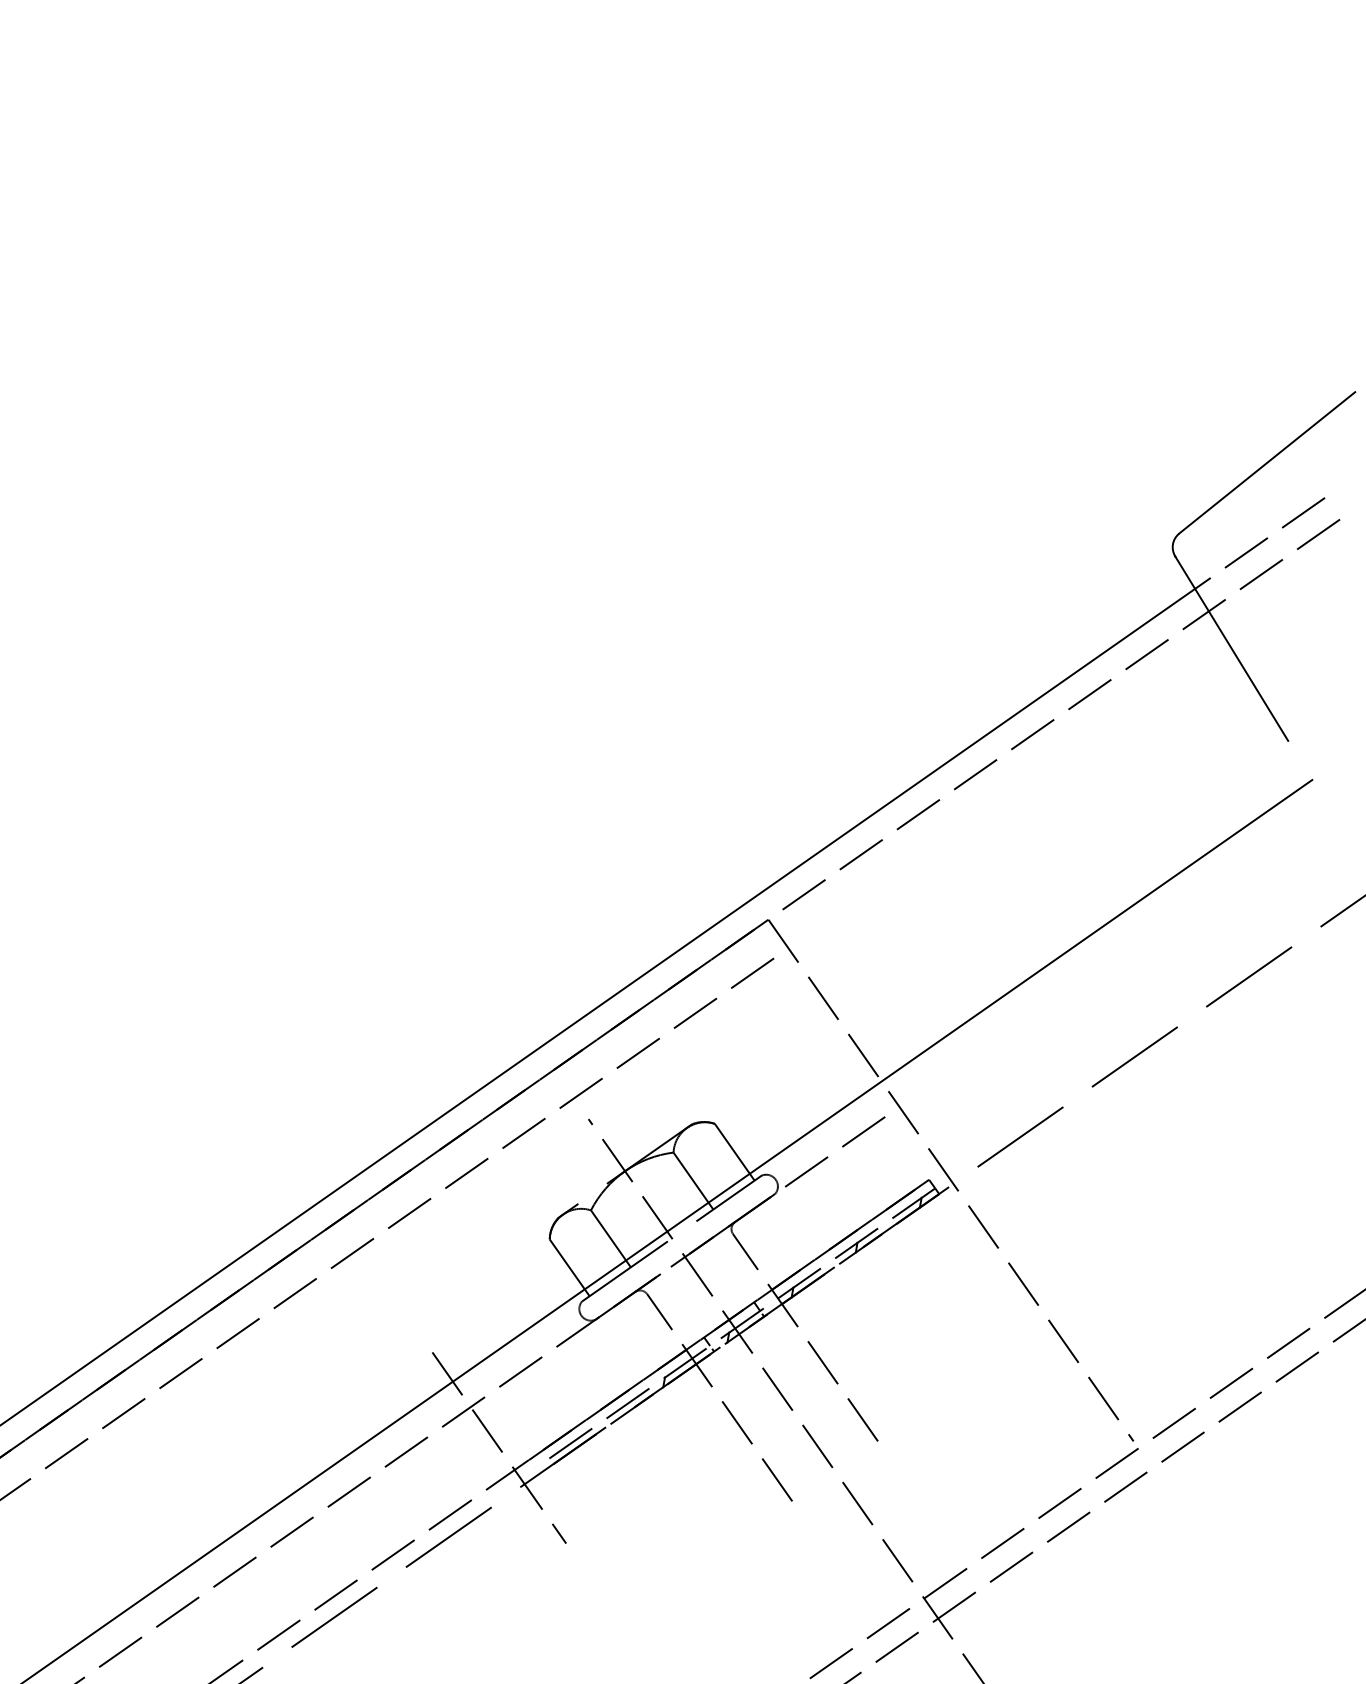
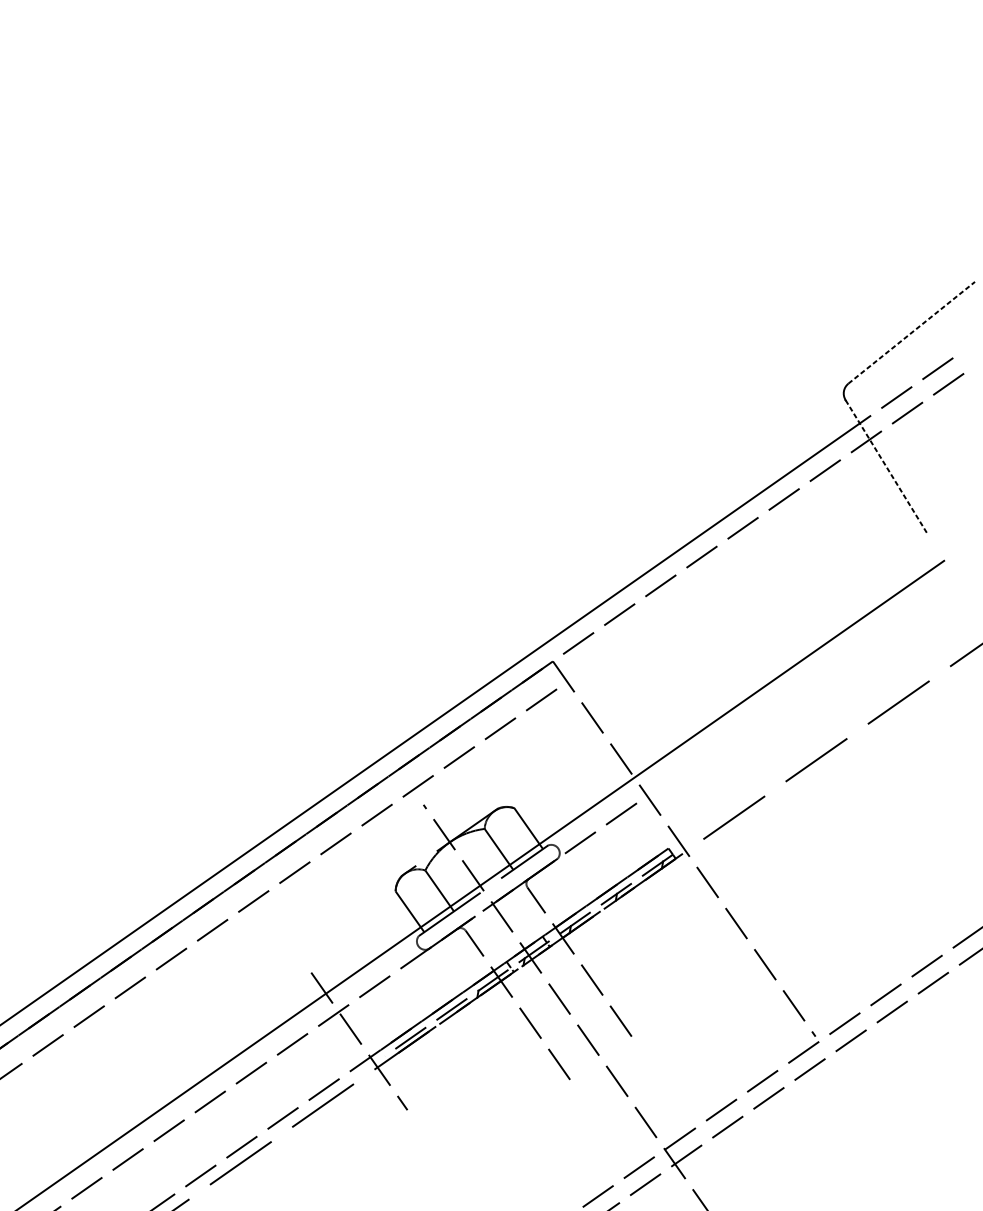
line: (1267, 462) -> (911, 332), solid -> dashed
line: (1231, 648) -> (886, 466), solid -> dashed

